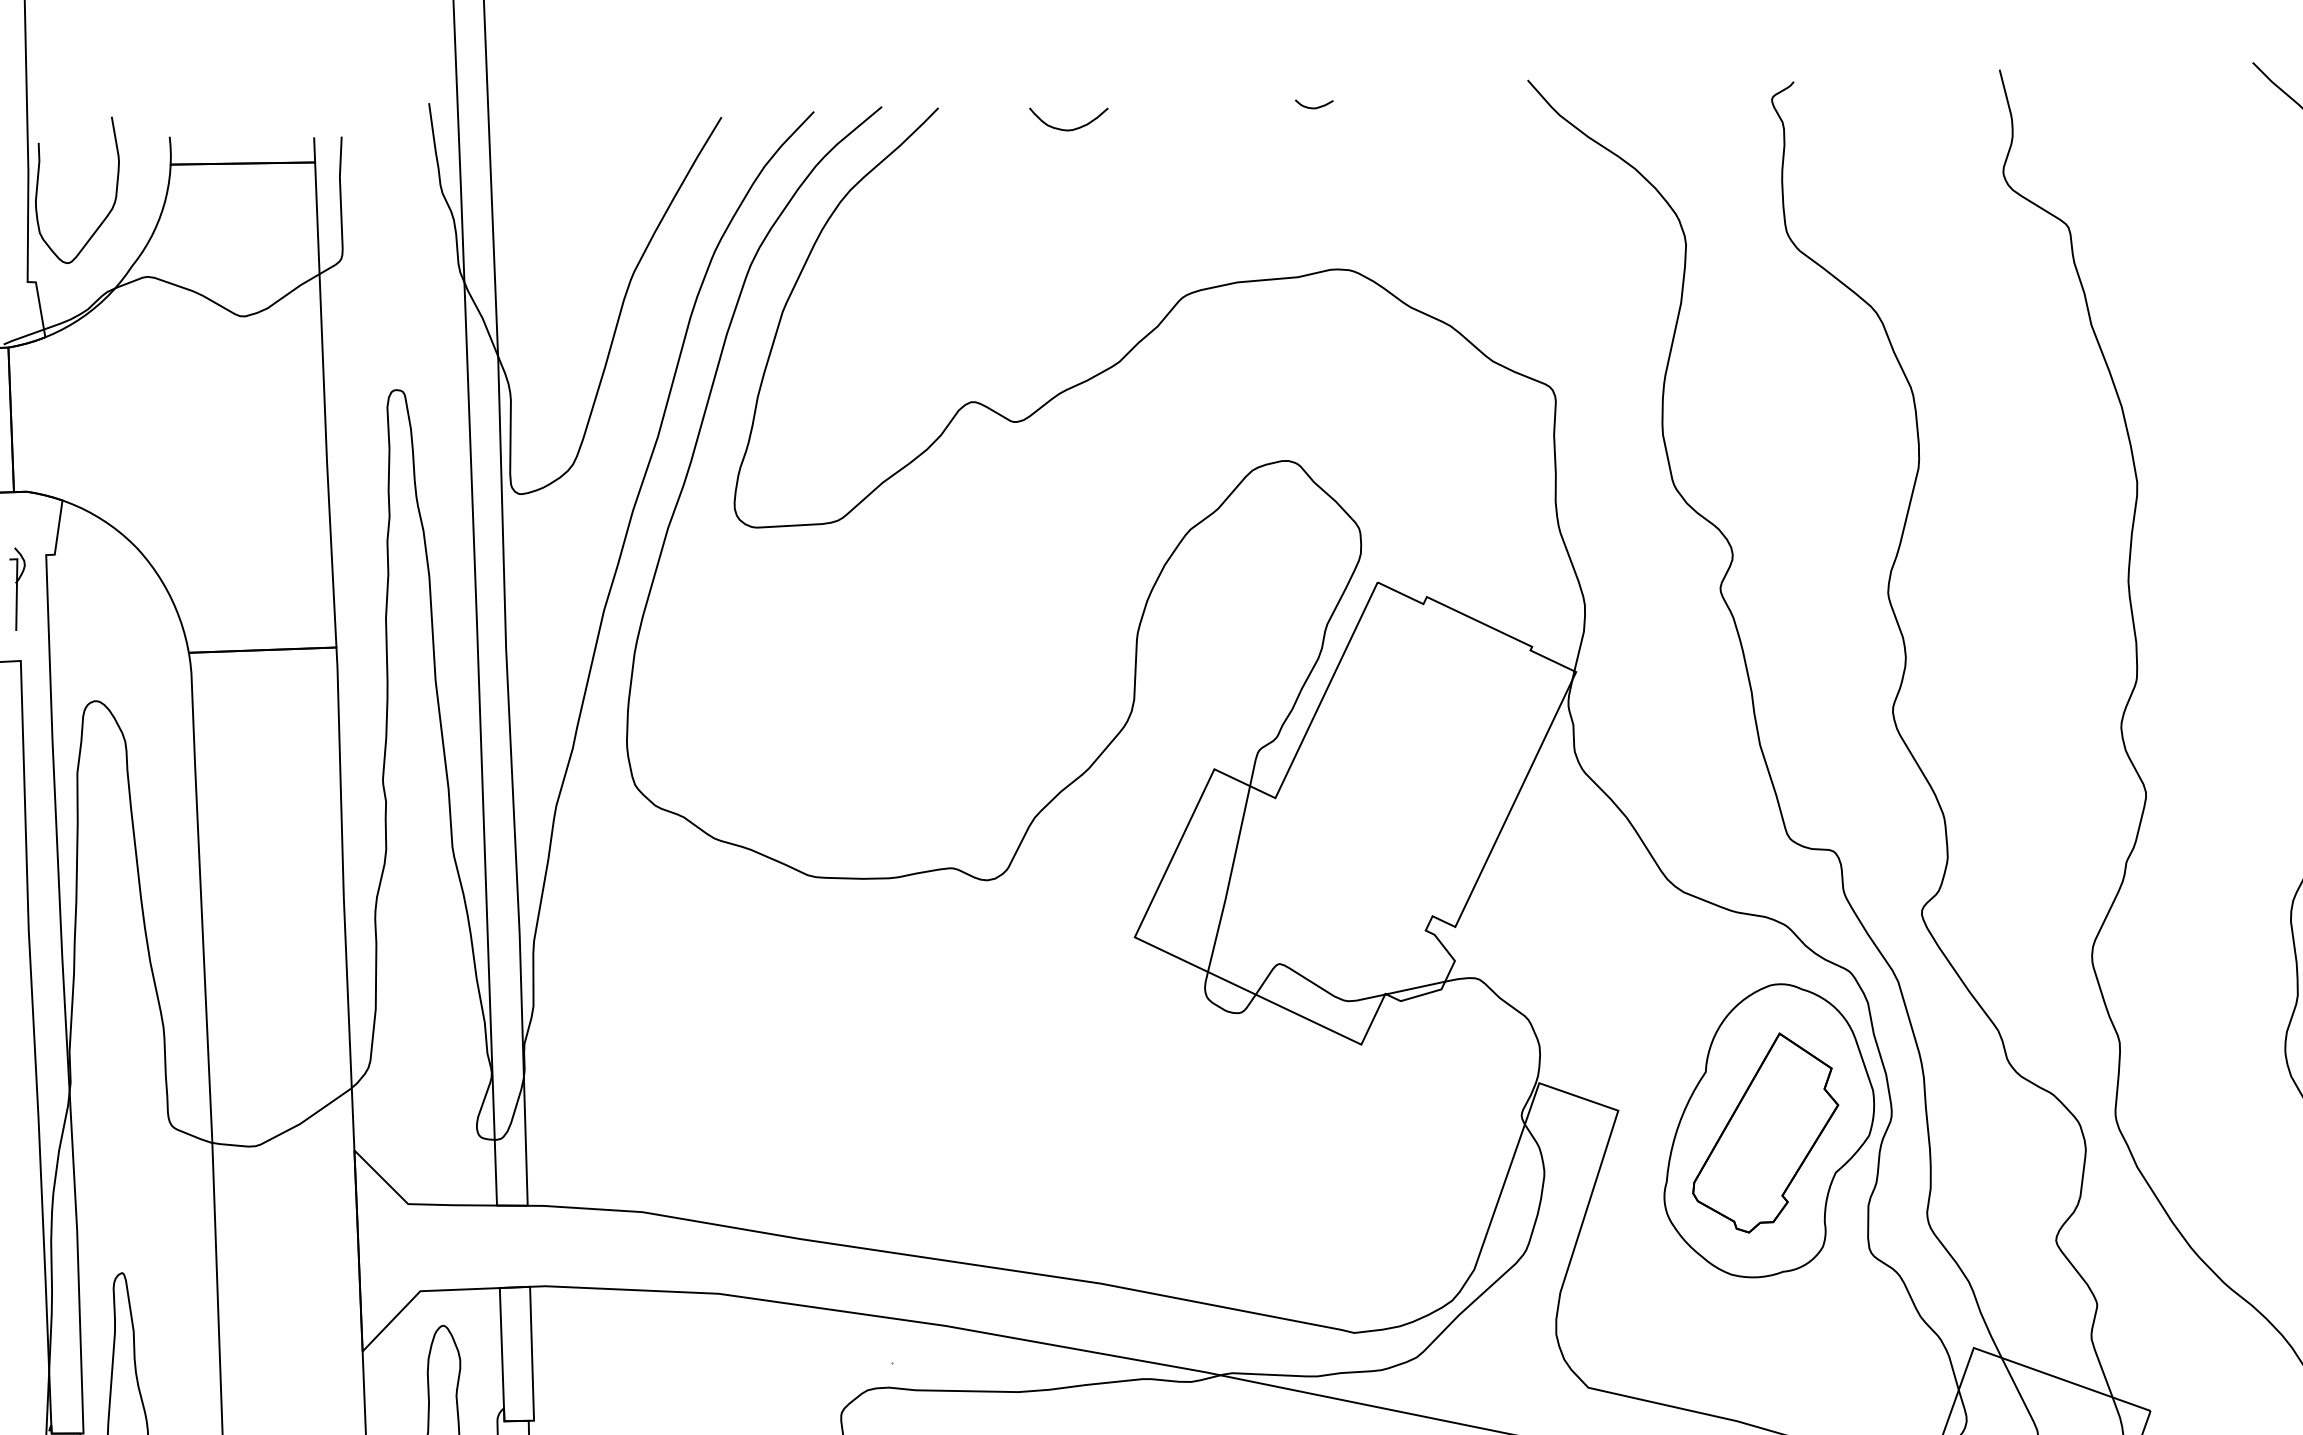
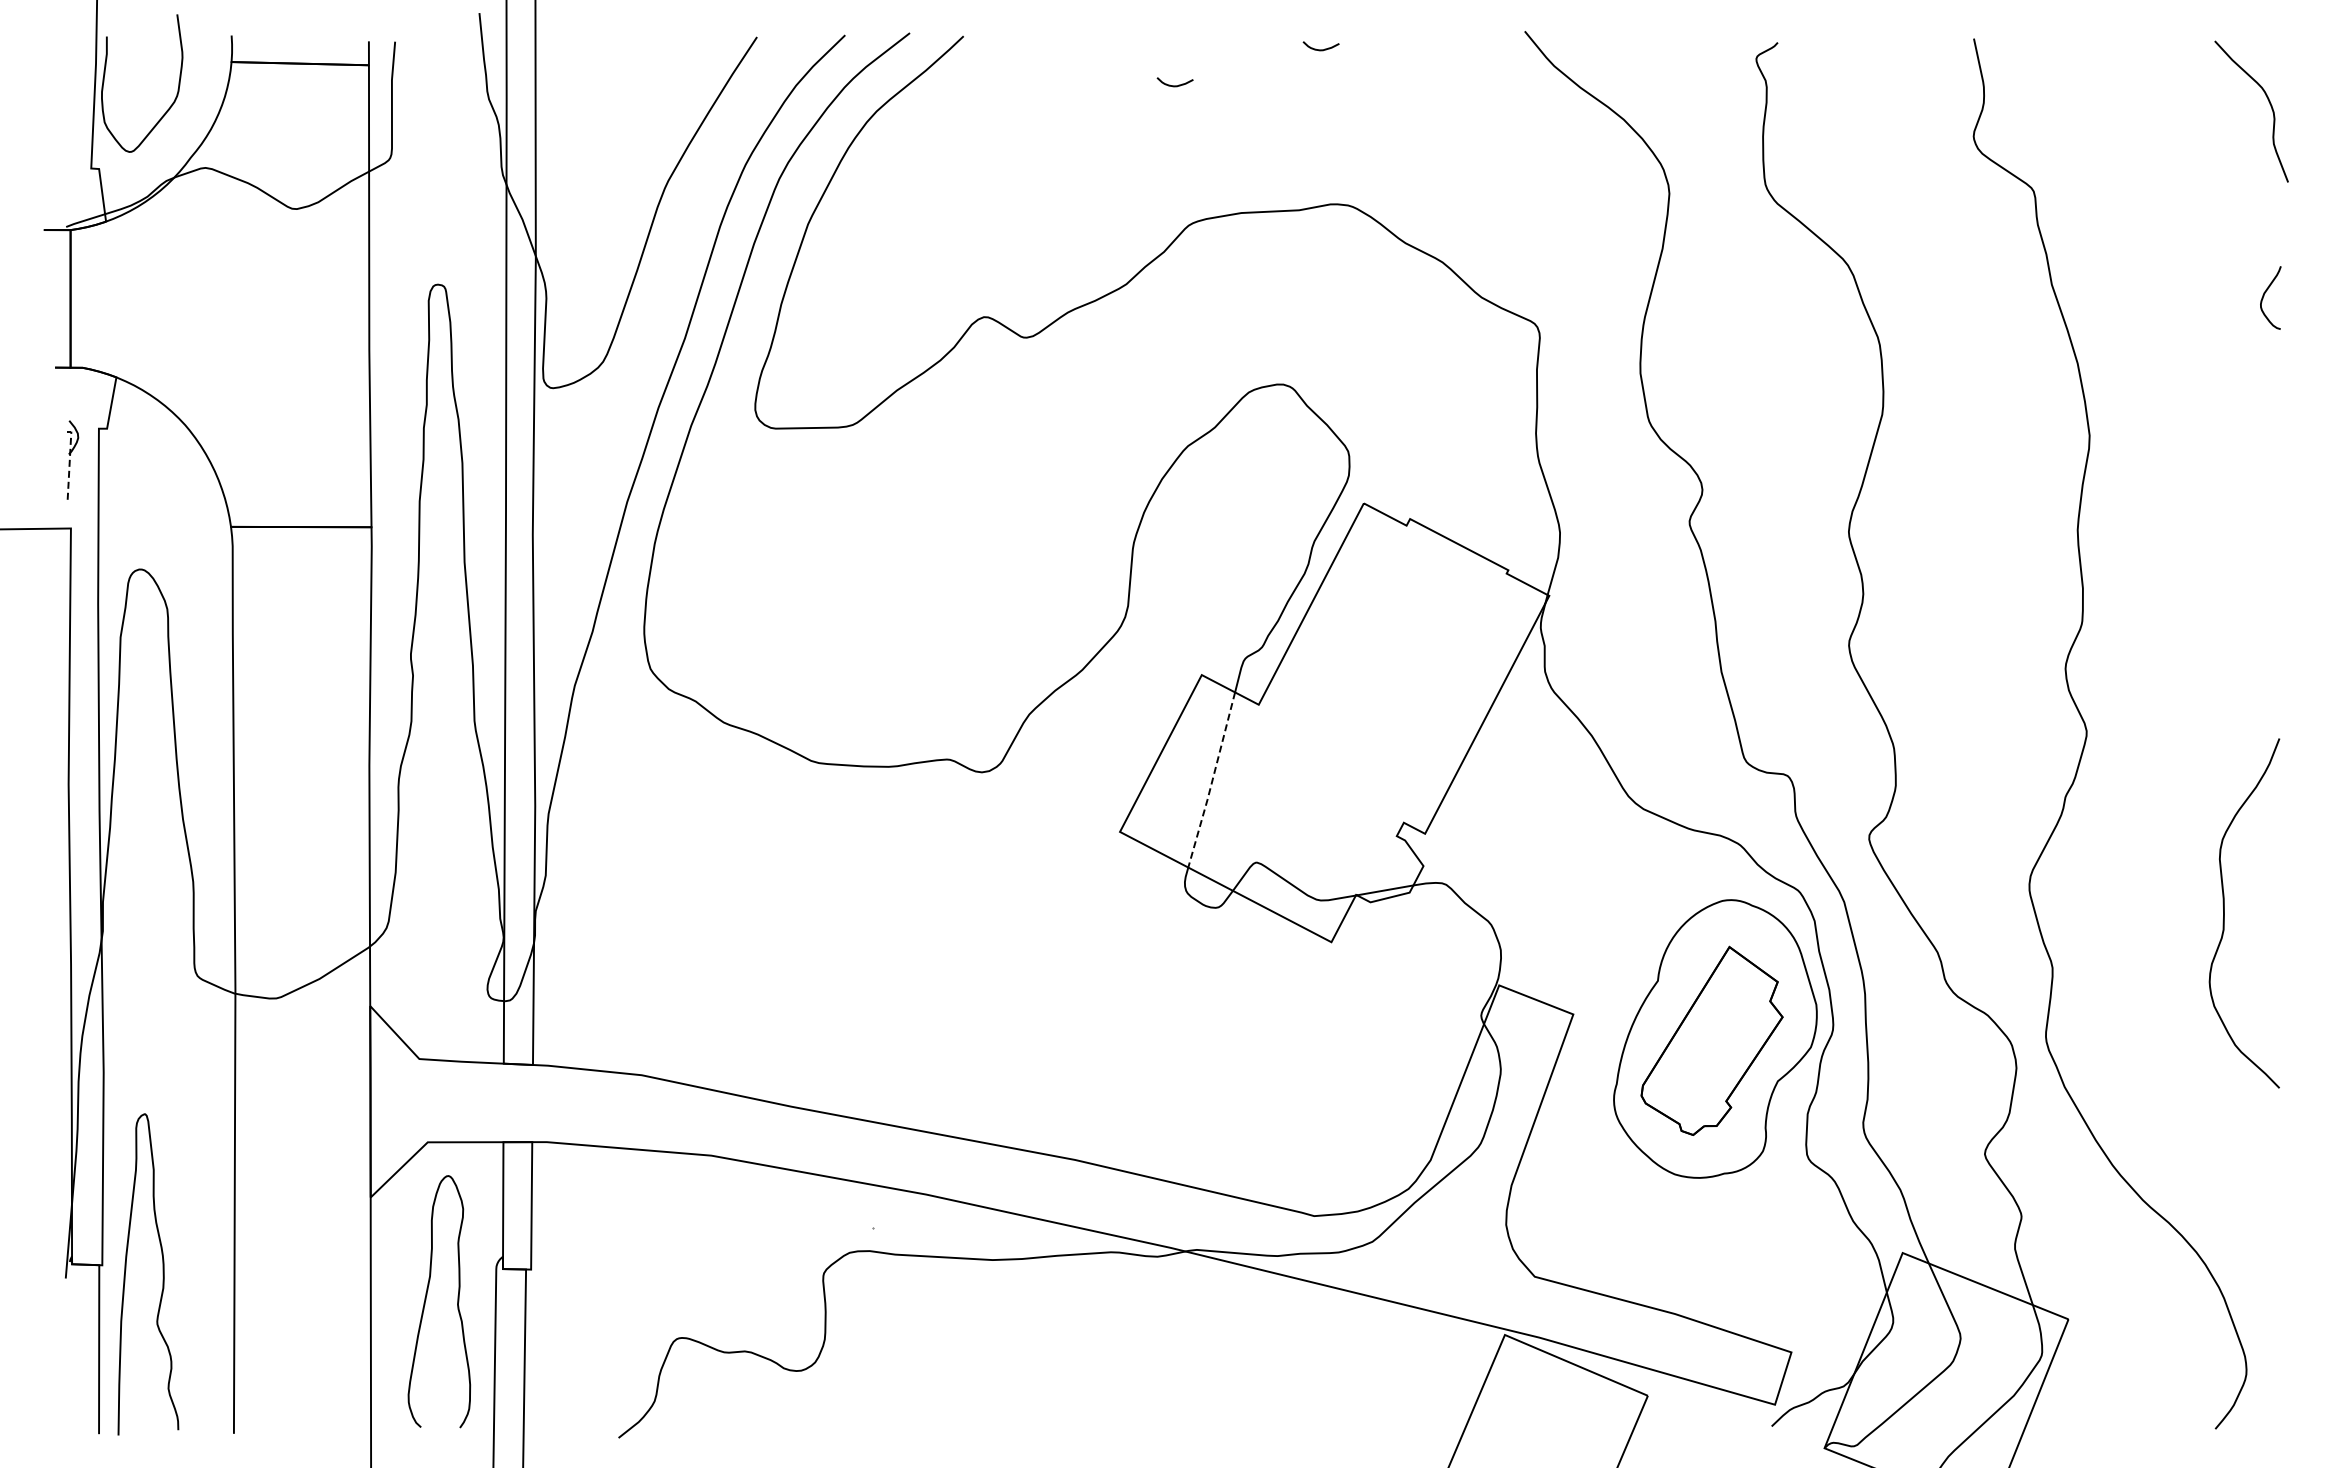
curve: (1073, 128) -> (1091, 60), removed
curve: (1161, 151) -> (1174, 85), added
line: (16, 590) -> (69, 461), solid -> dashed
line: (1229, 879) -> (1212, 780), solid -> dashed

